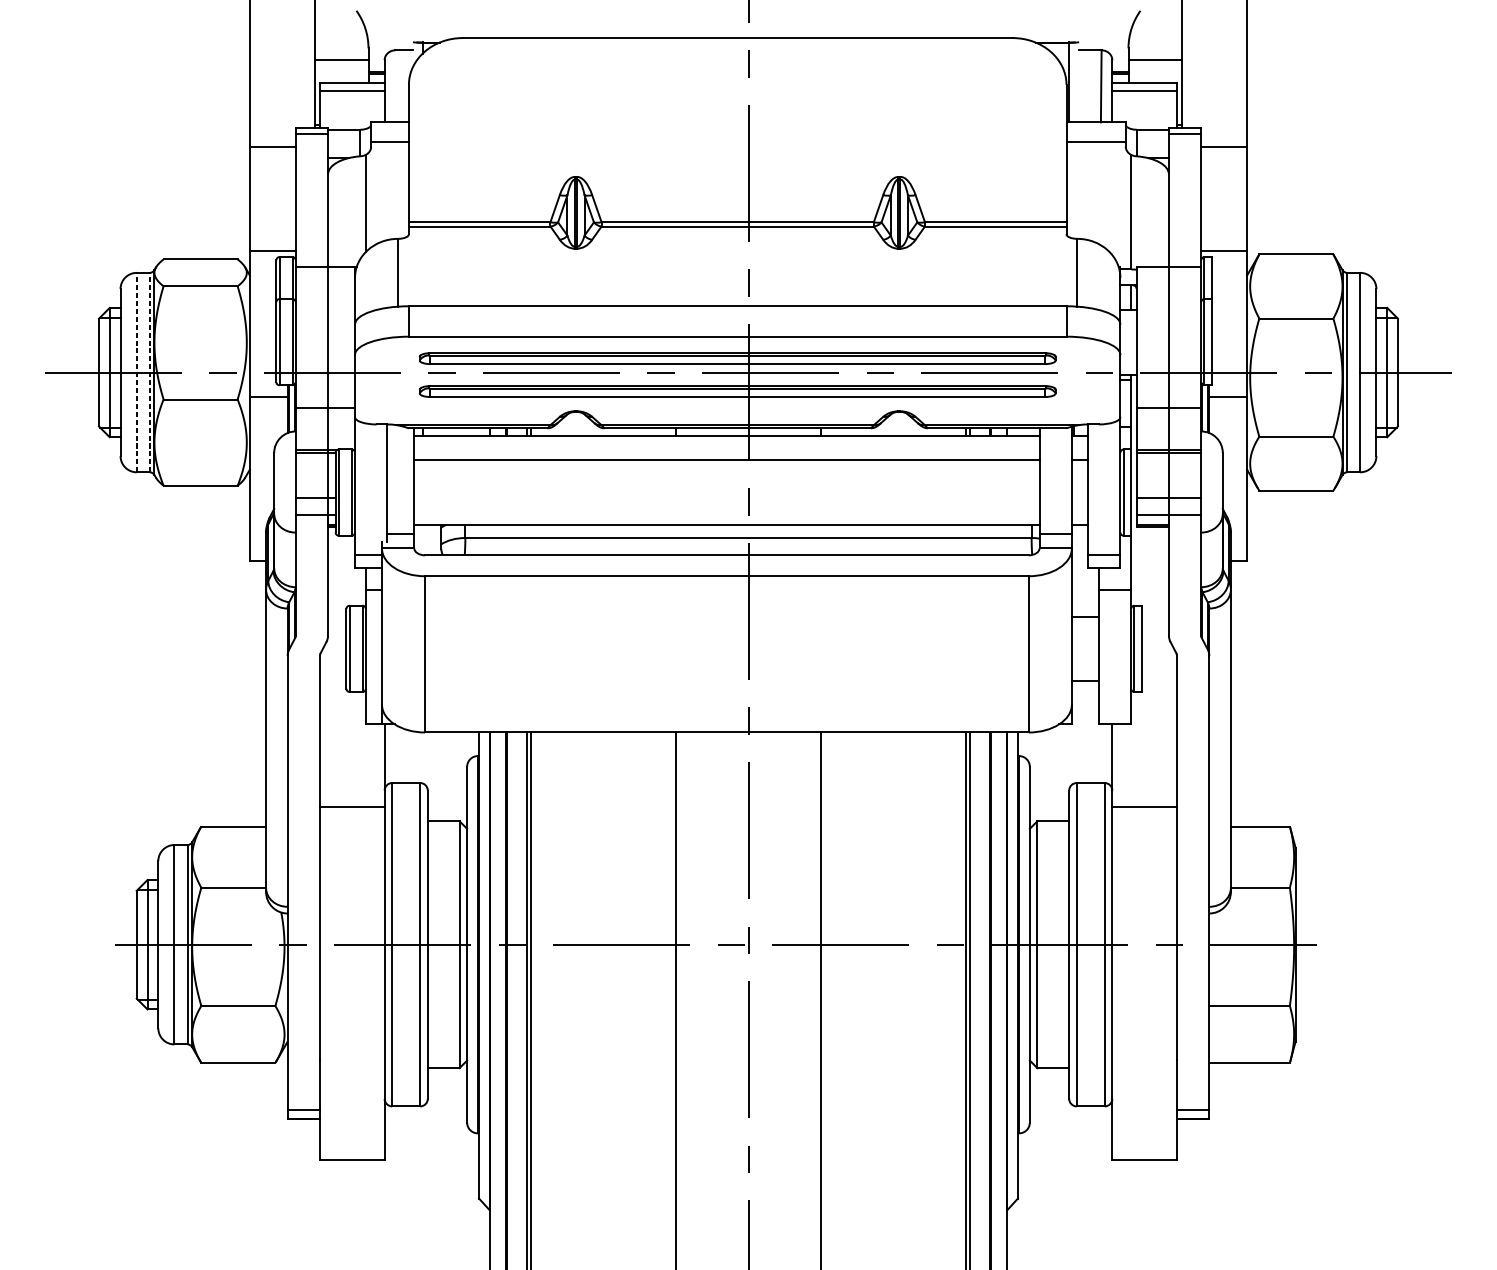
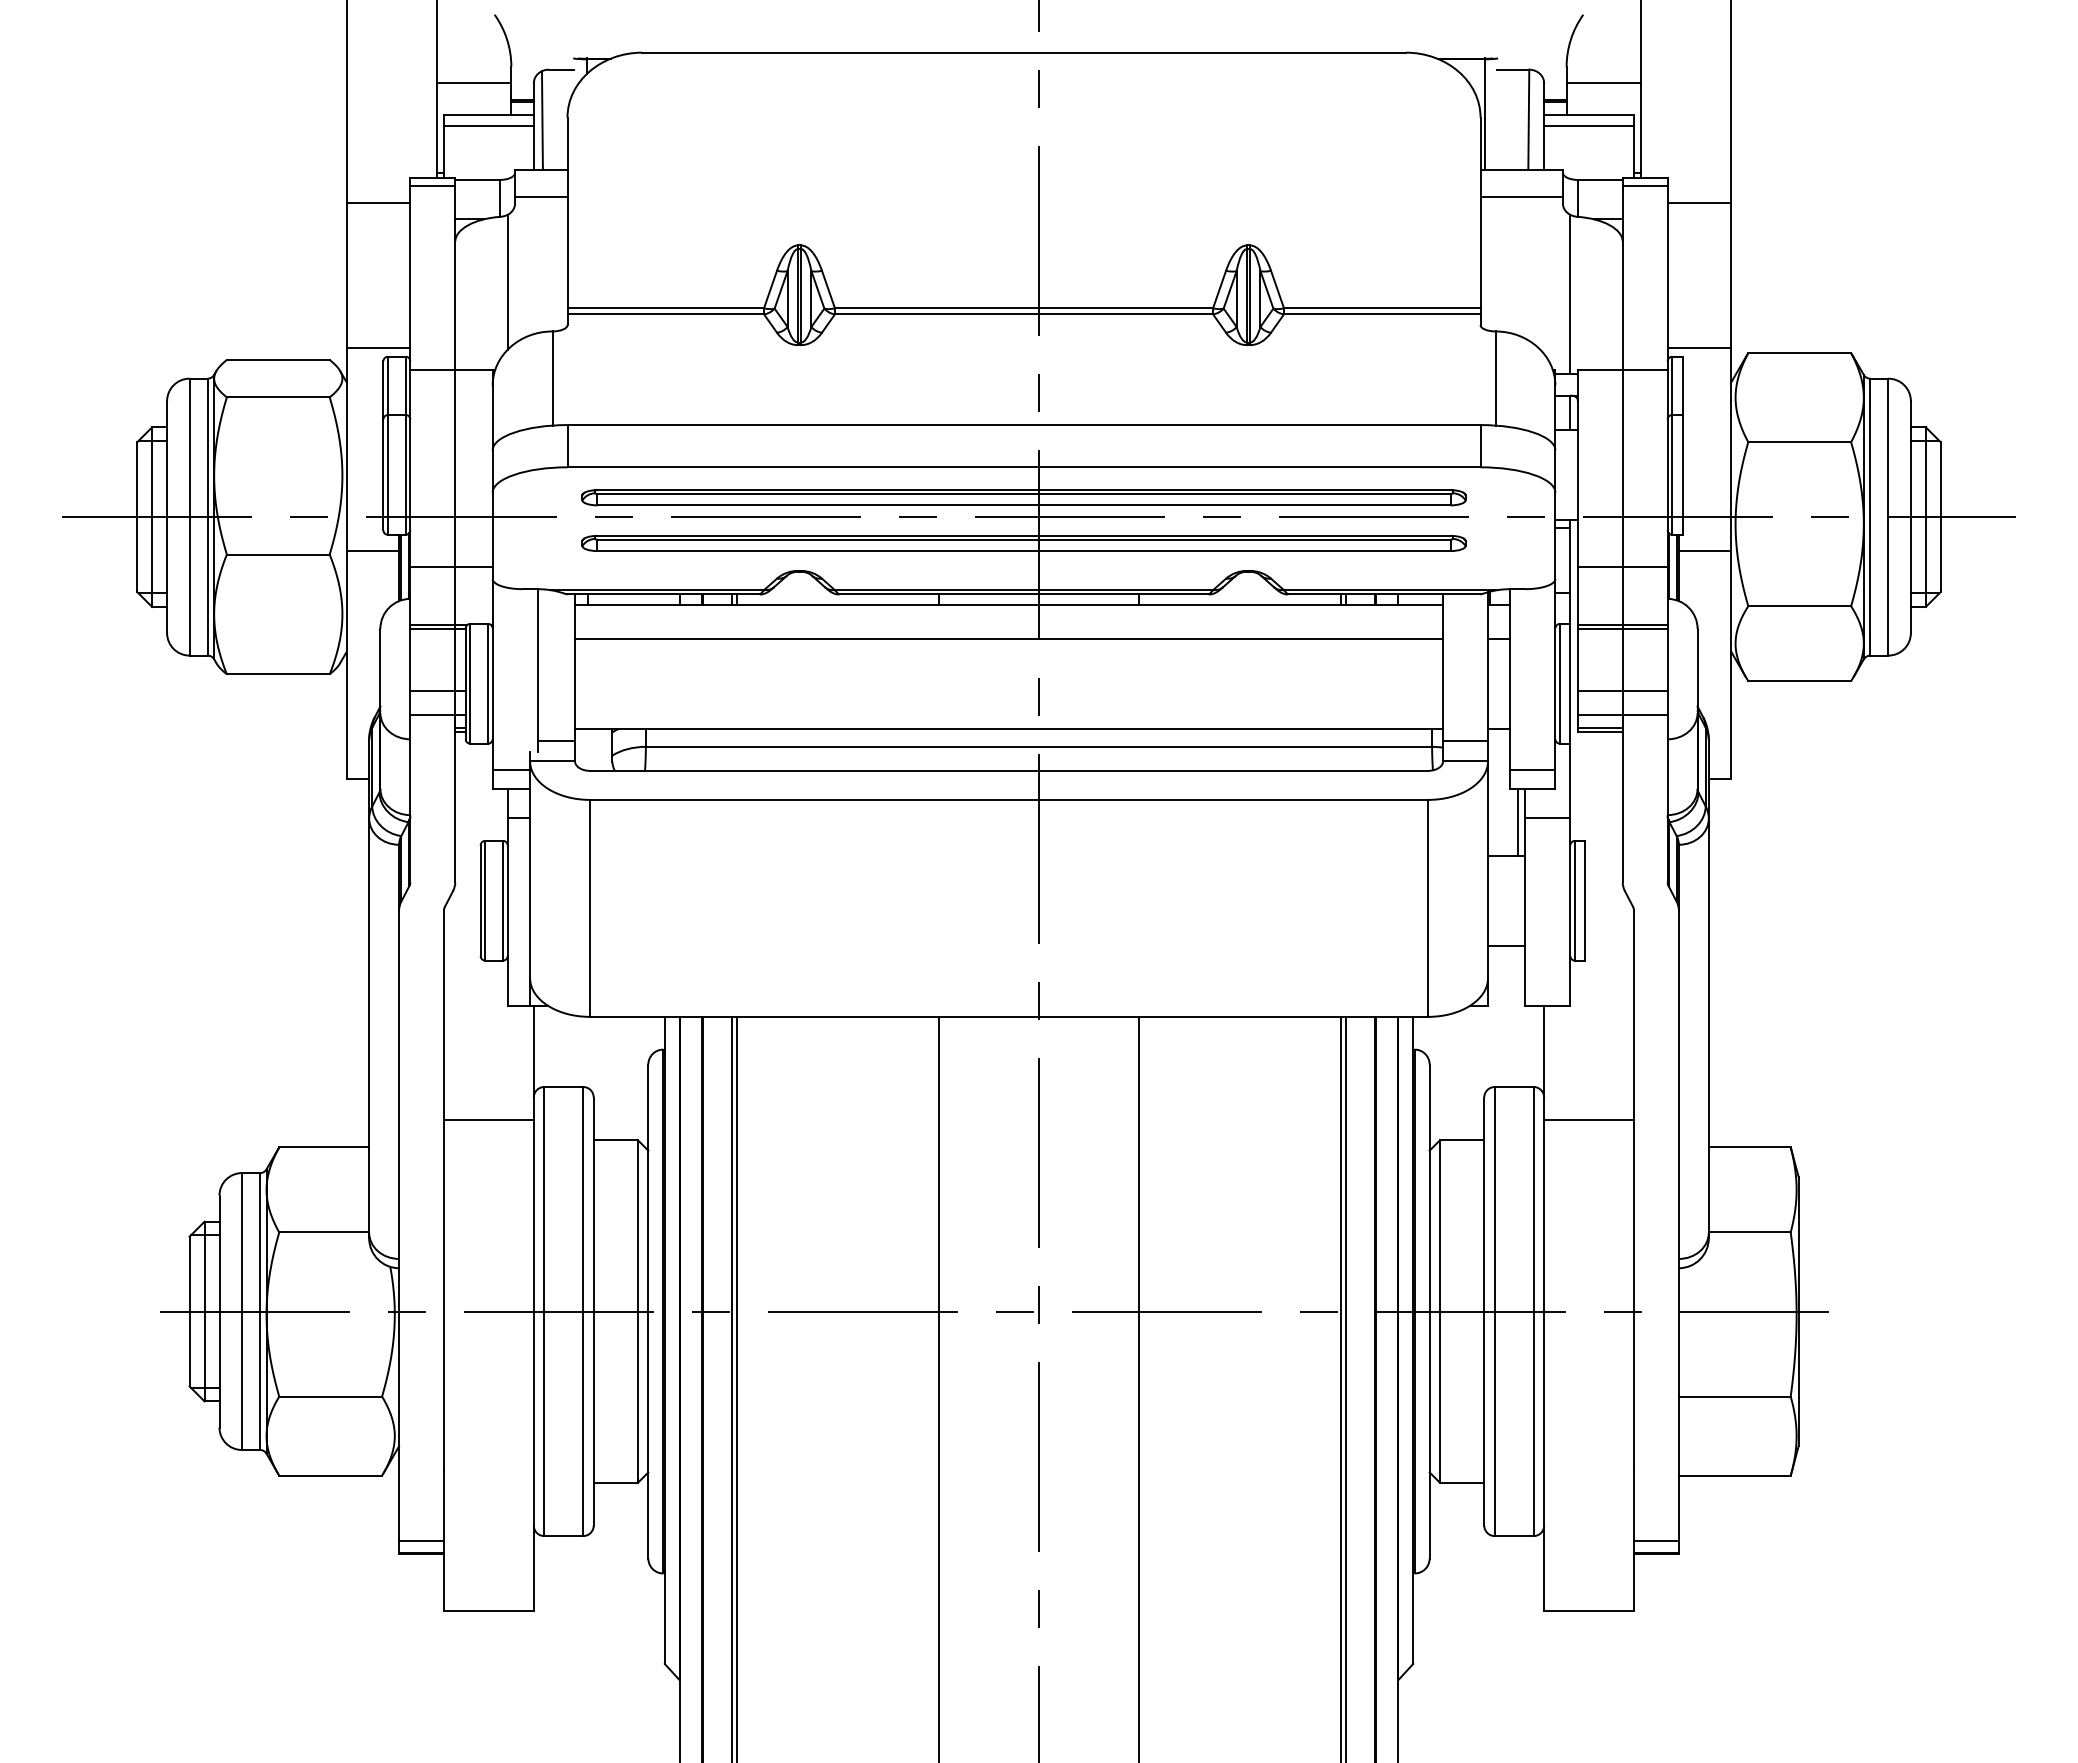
line: (390, 86) -> (541, 120), added
line: (136, 372) -> (189, 516), dashed -> solid
line: (149, 372) -> (207, 516), dashed -> solid
line: (1093, 591) -> (1517, 821), added

